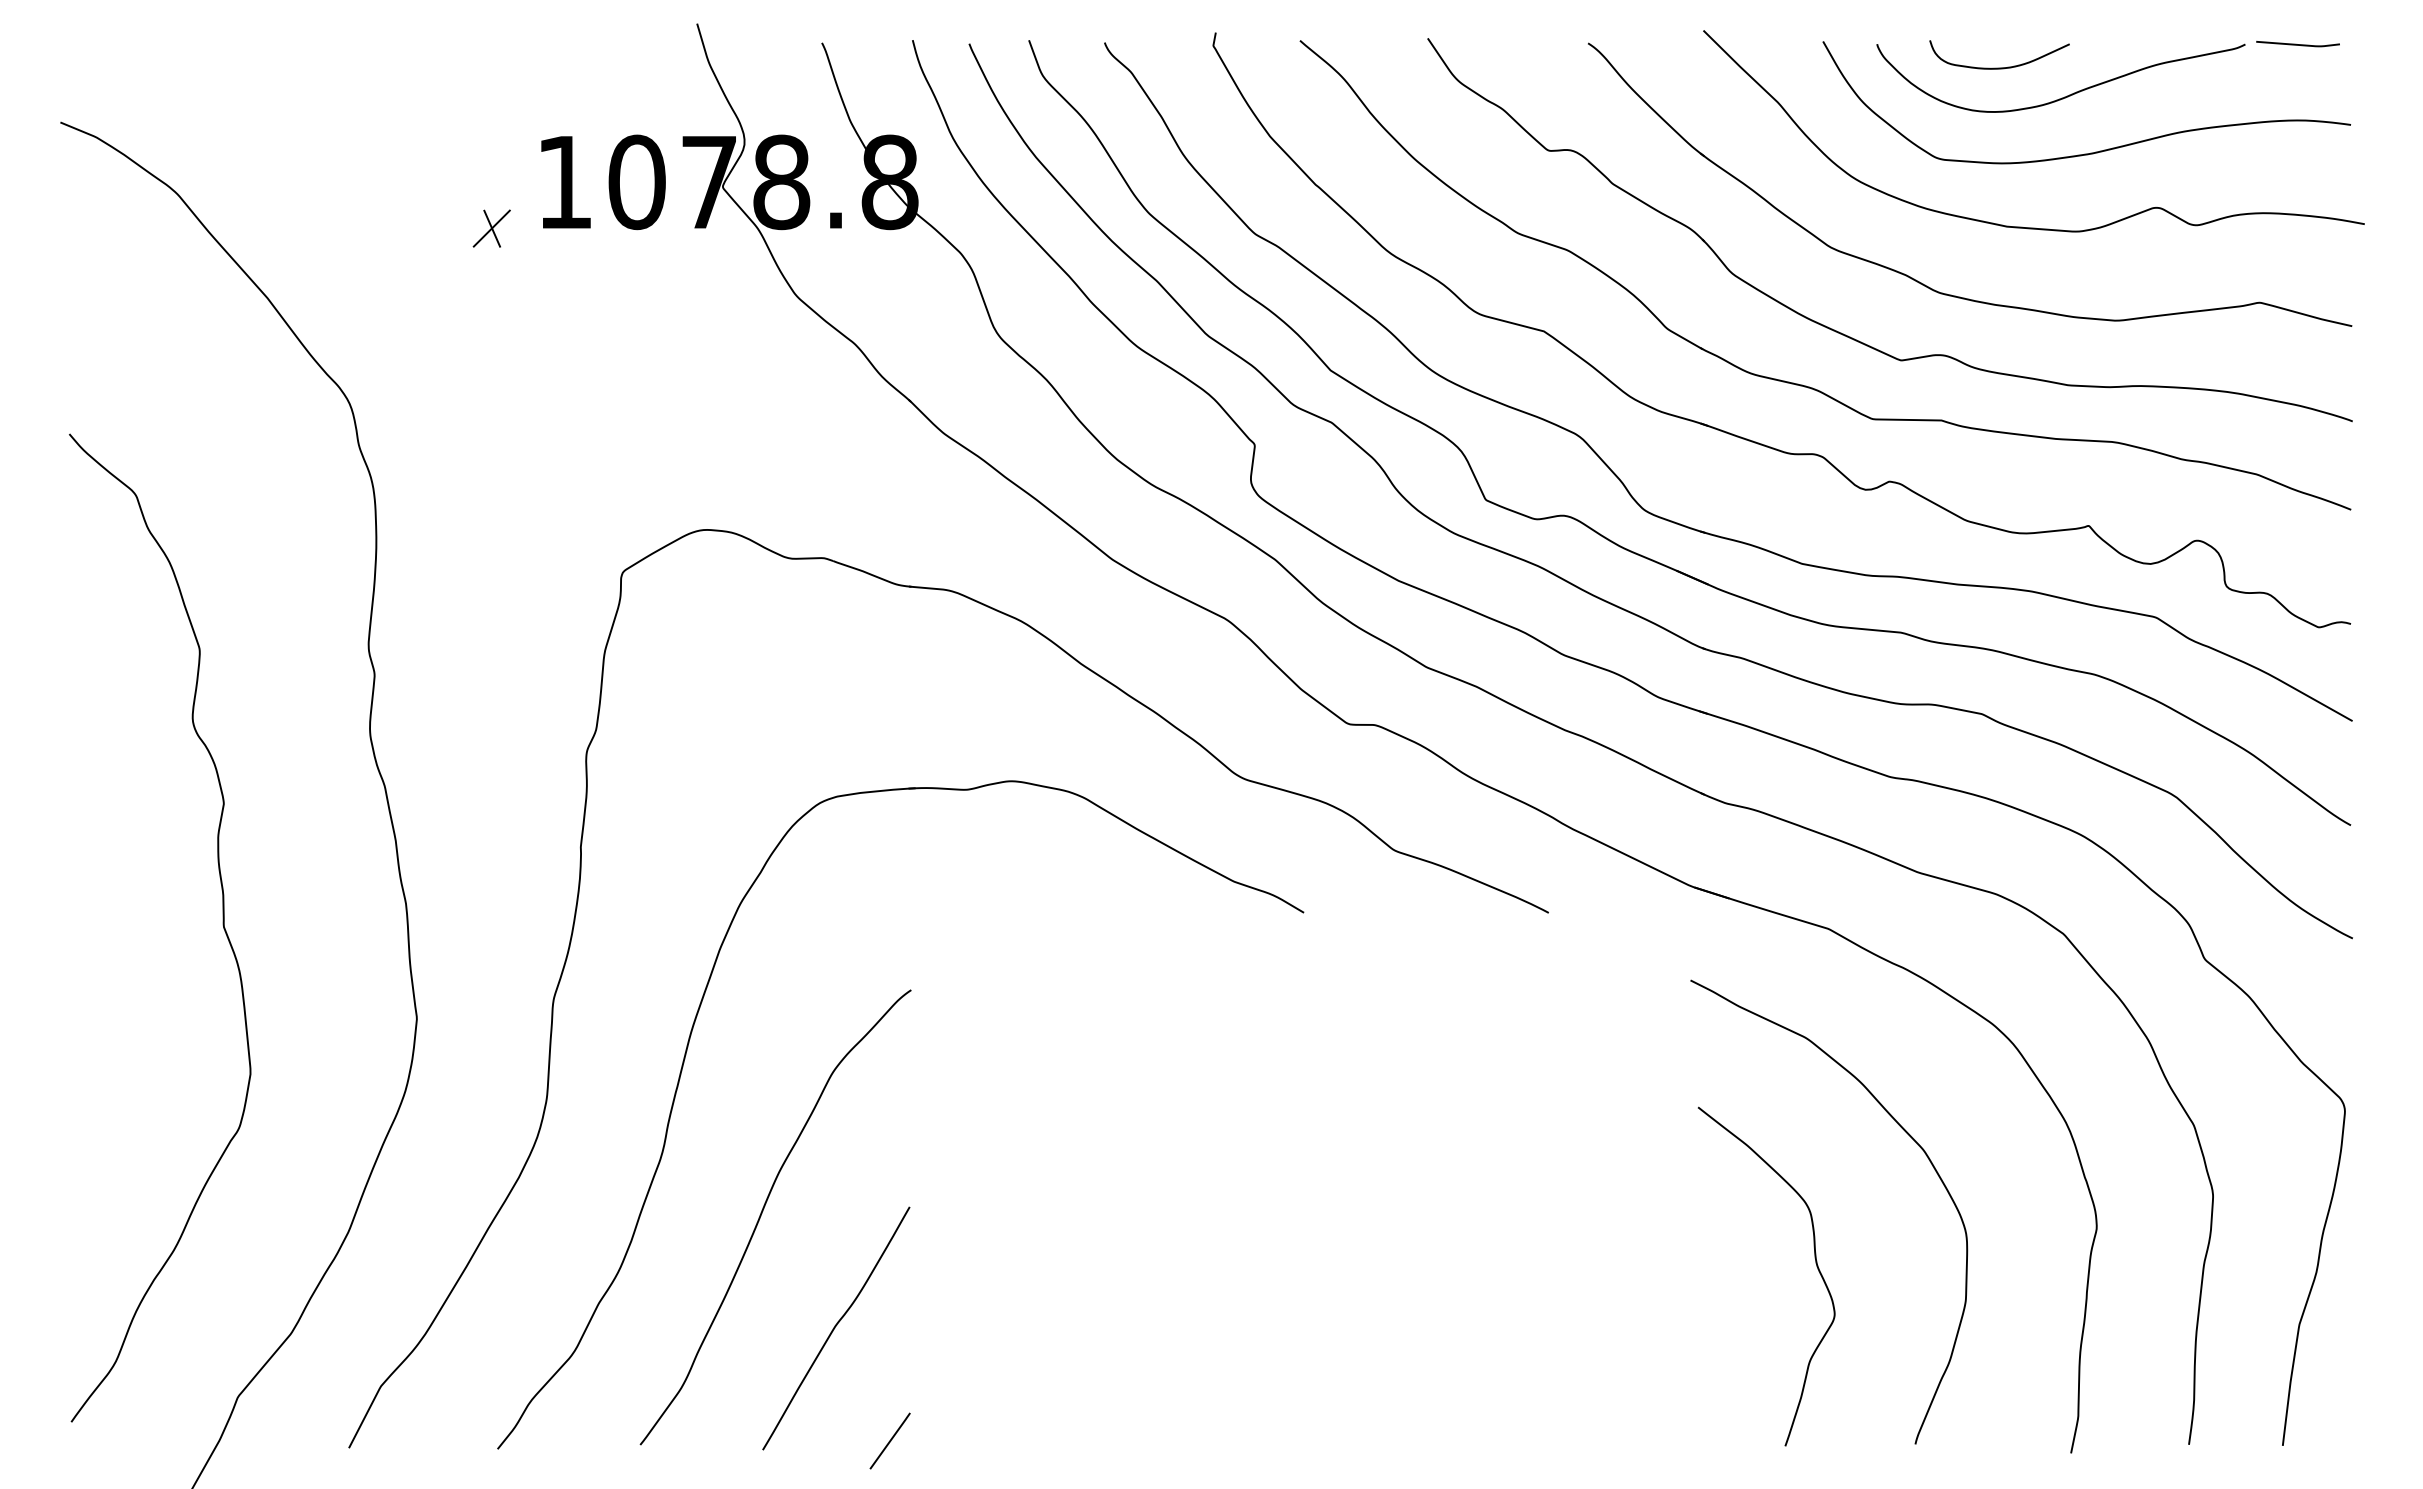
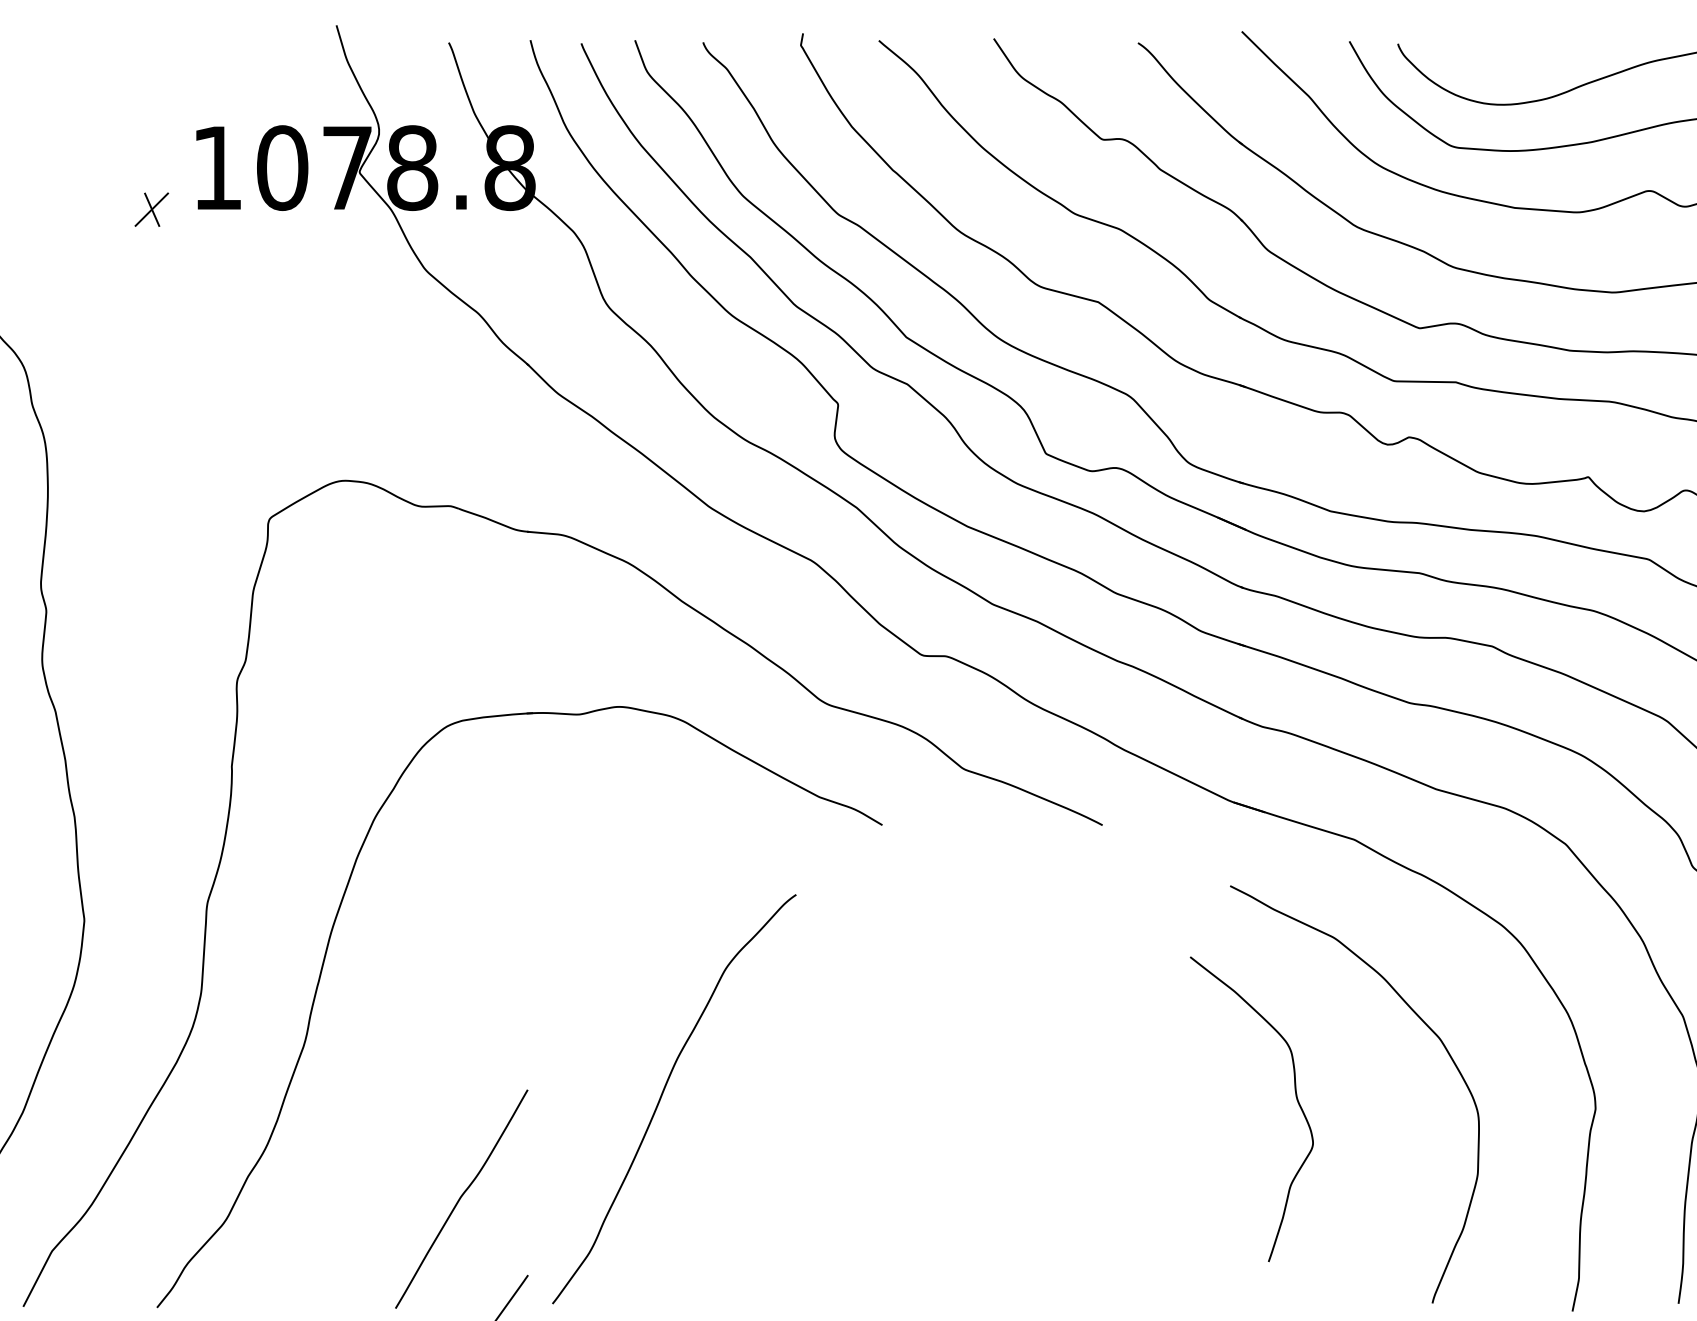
curve: (1999, 67) -> (1508, 64), removed
curve: (763, 1211) -> (663, 1093), moved
curve: (1815, 1263) -> (1295, 1097), moved

